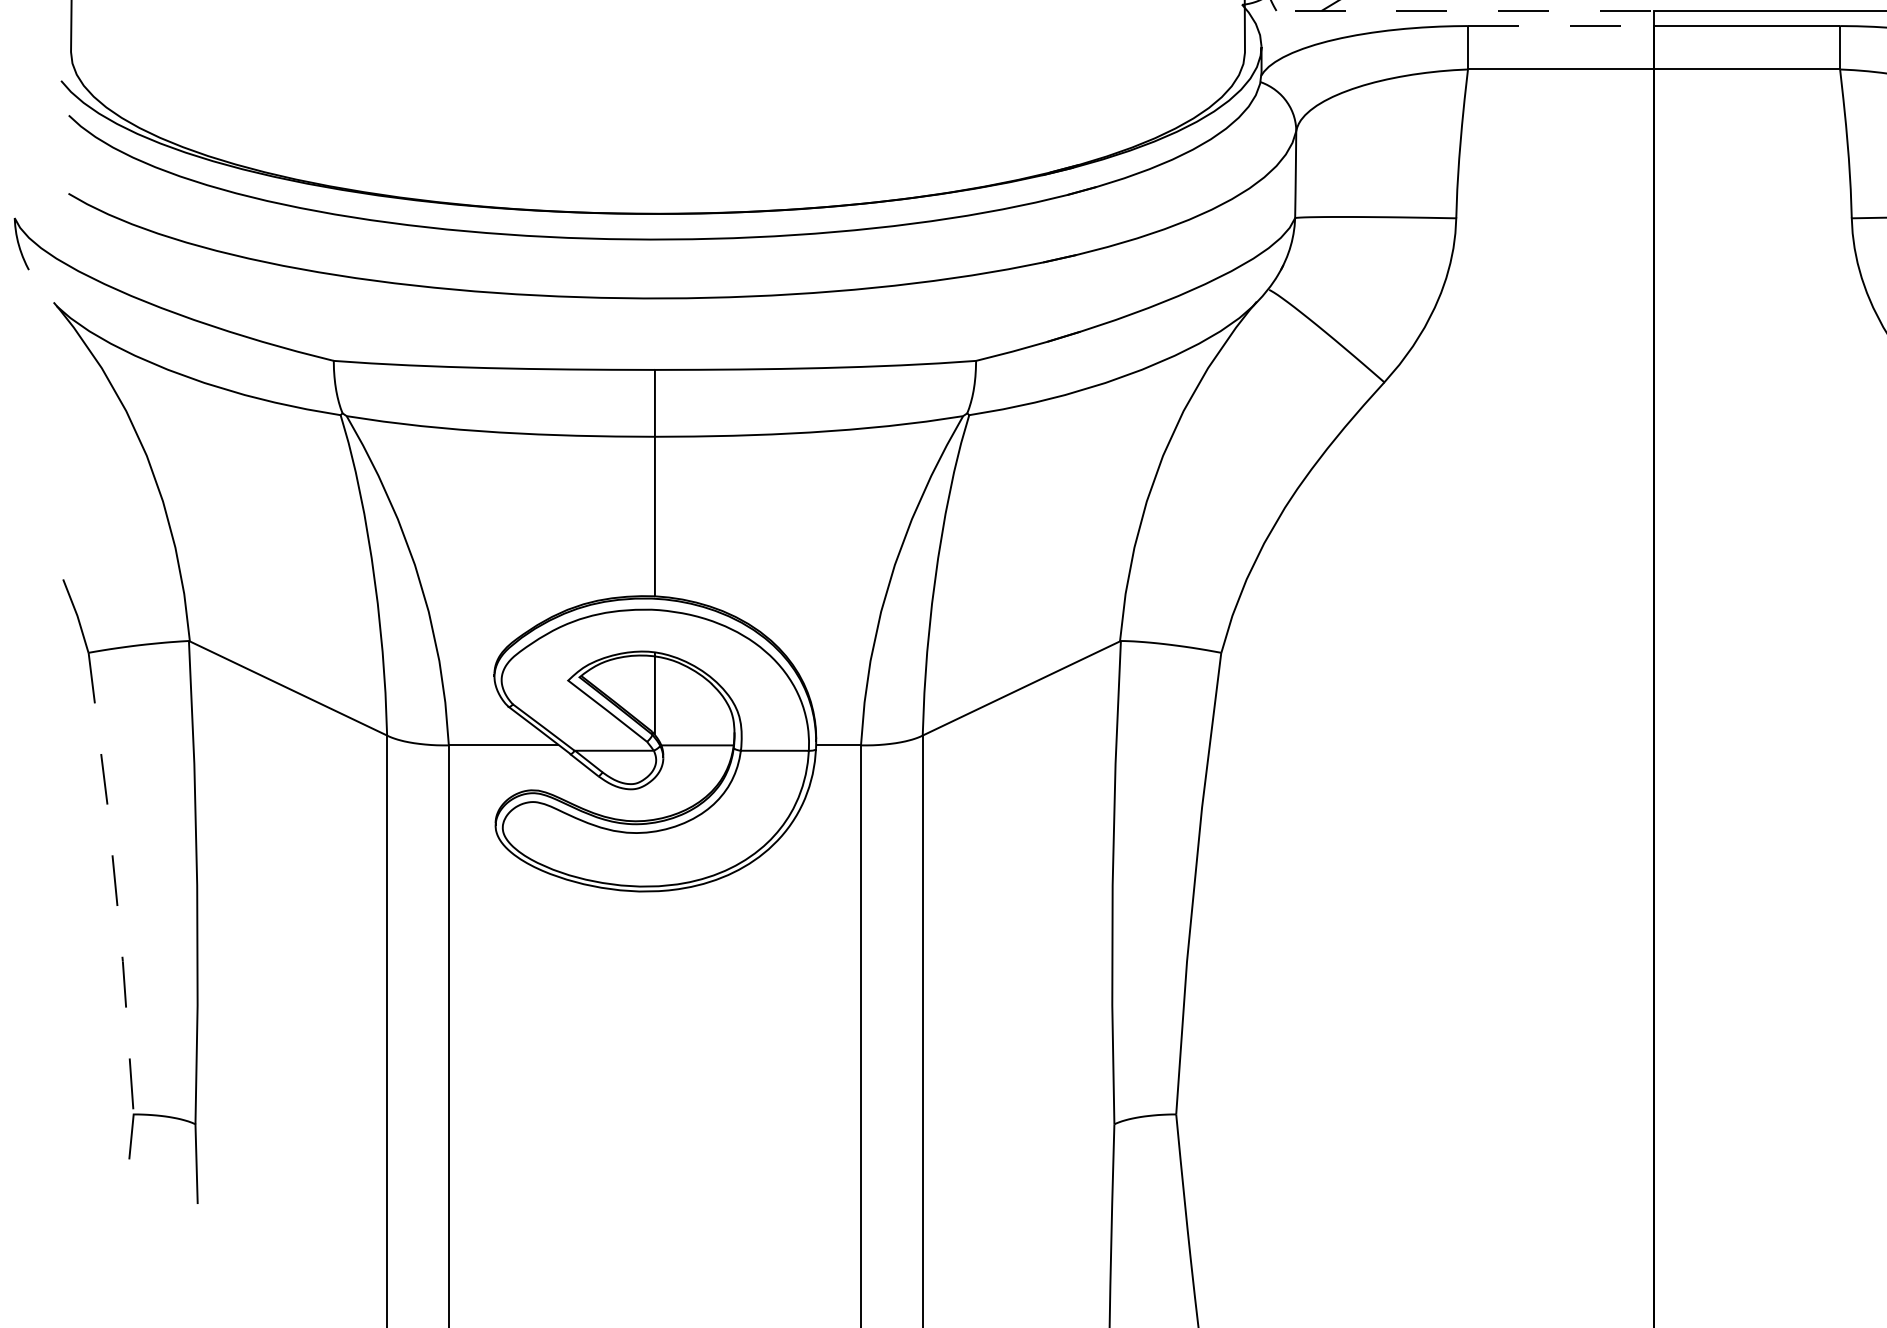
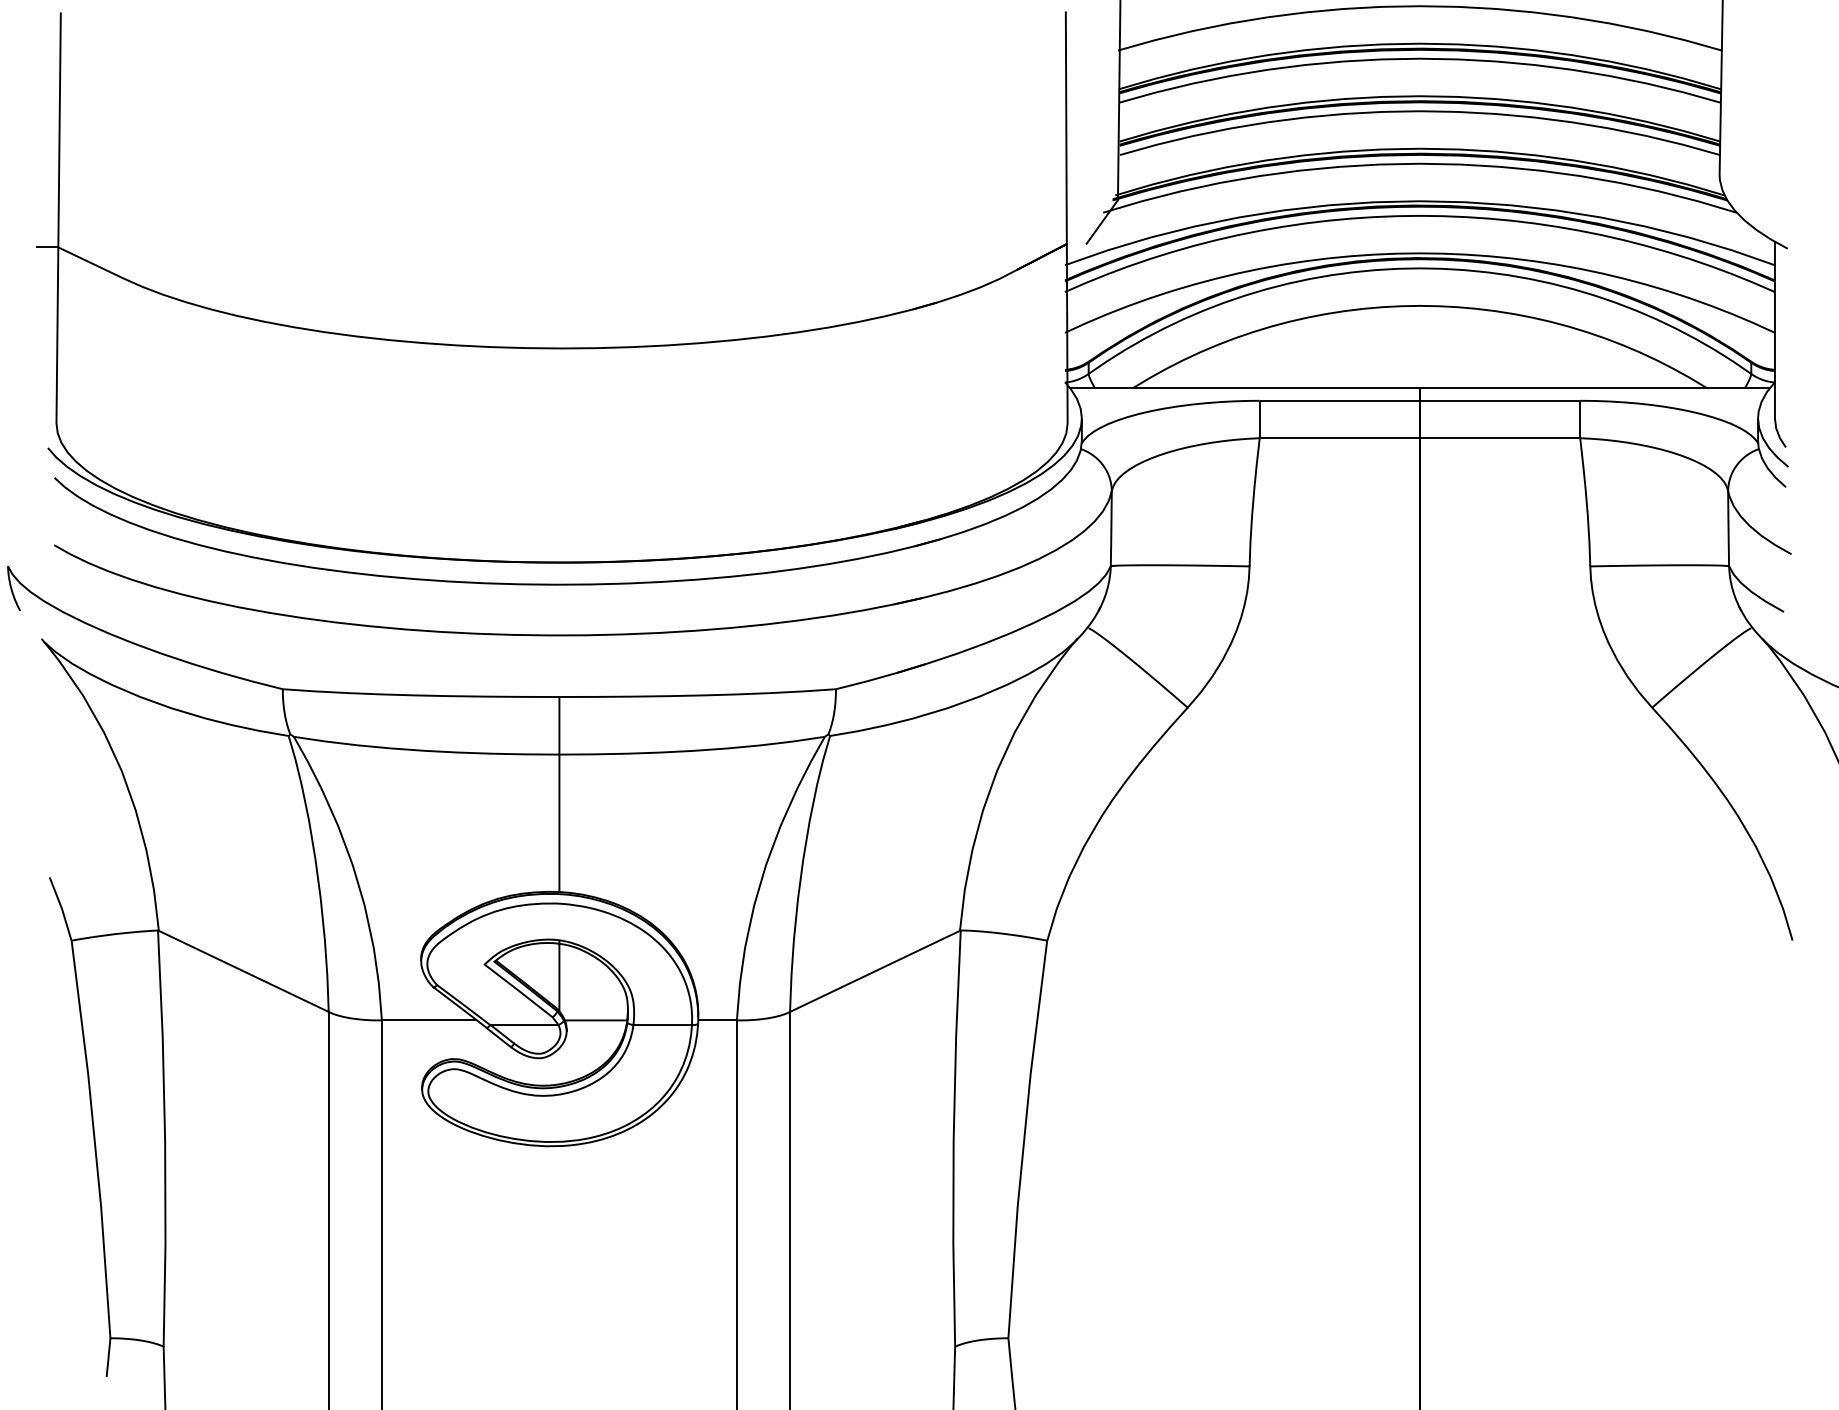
line: (1552, 10) -> (1332, 387), dashed -> solid
line: (115, 883) -> (94, 1139), dashed -> solid

